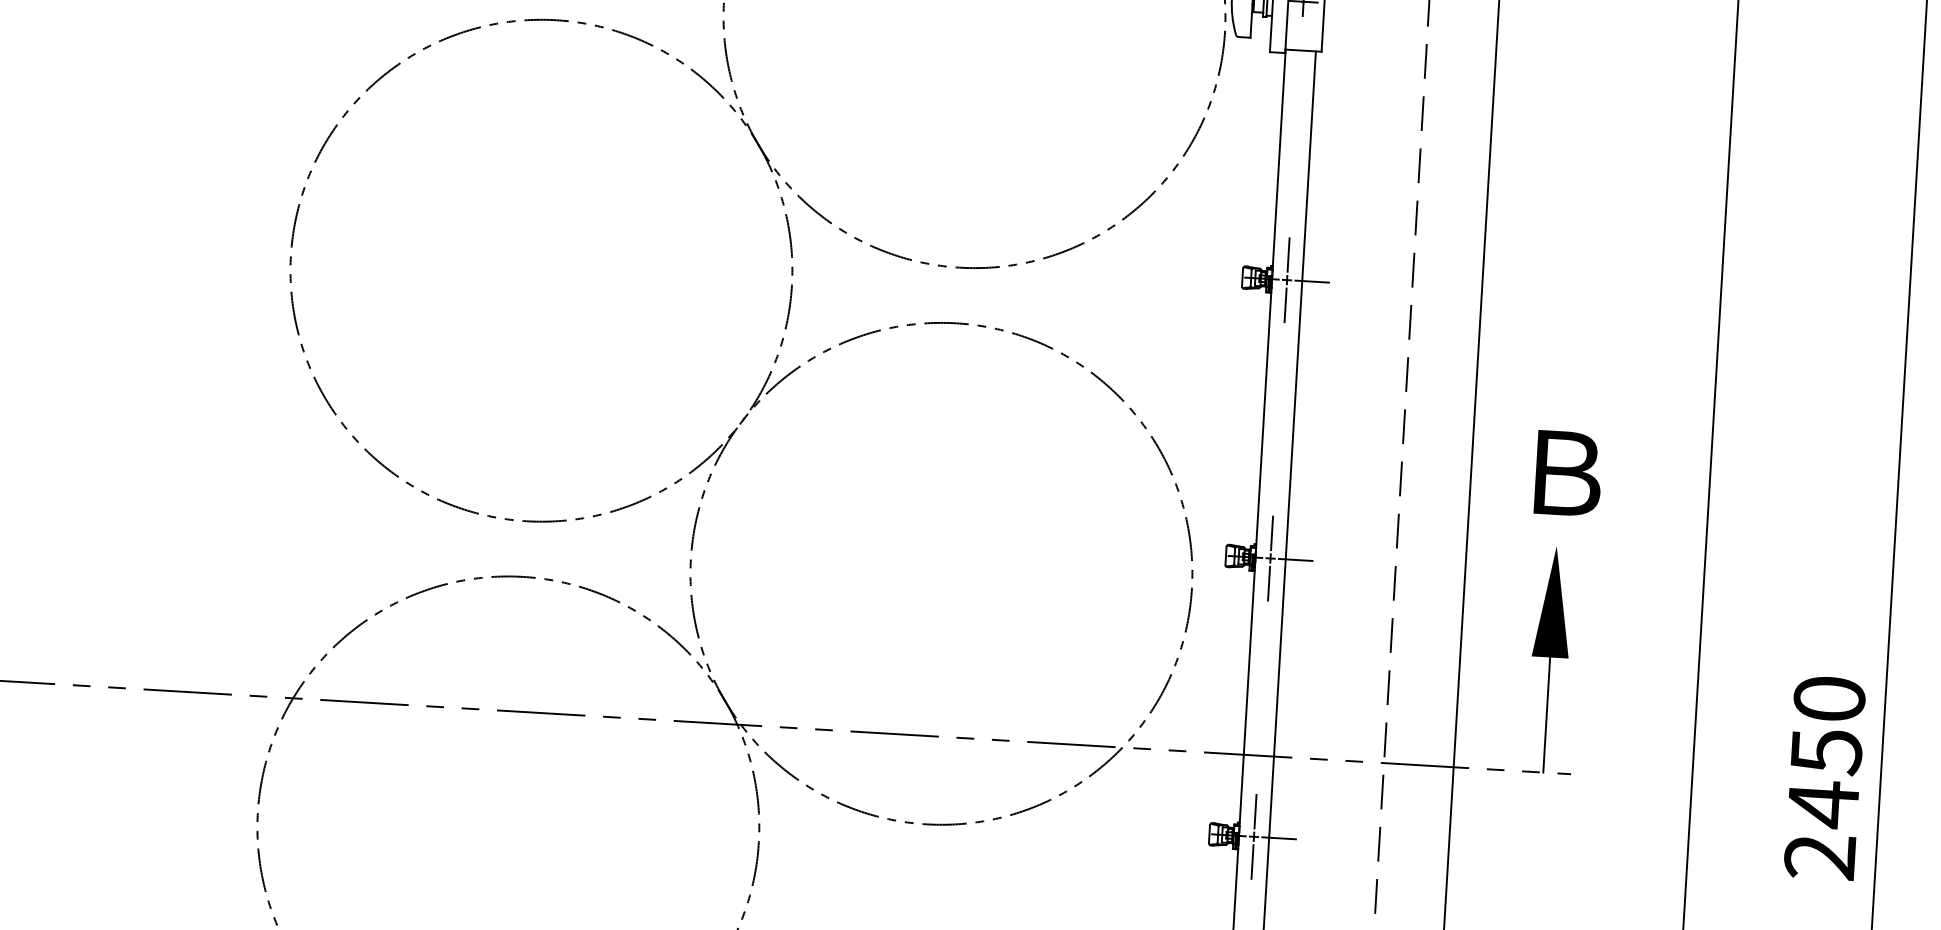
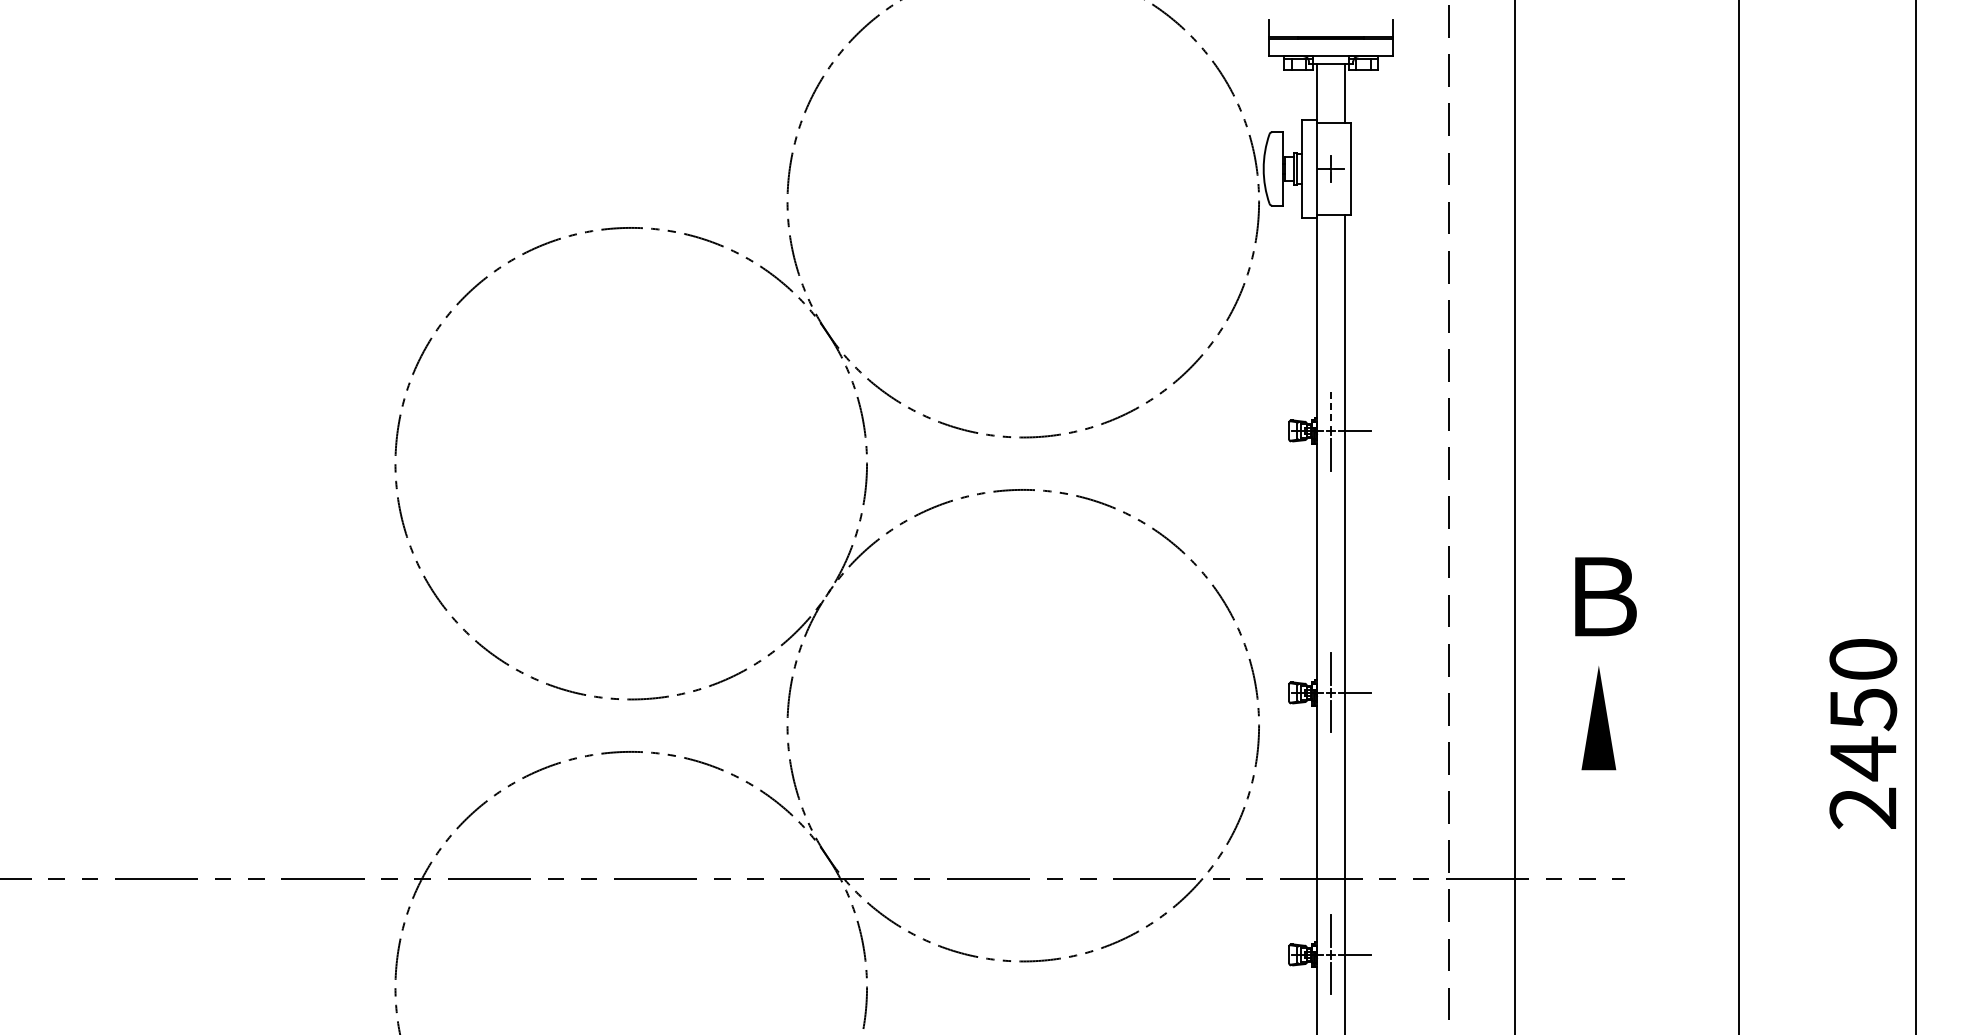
line: (1288, 255) -> (1331, 407), solid -> dashed
line: (1546, 715) -> (1598, 824), removed
text: (1825, 777) -> (1863, 733), moved

